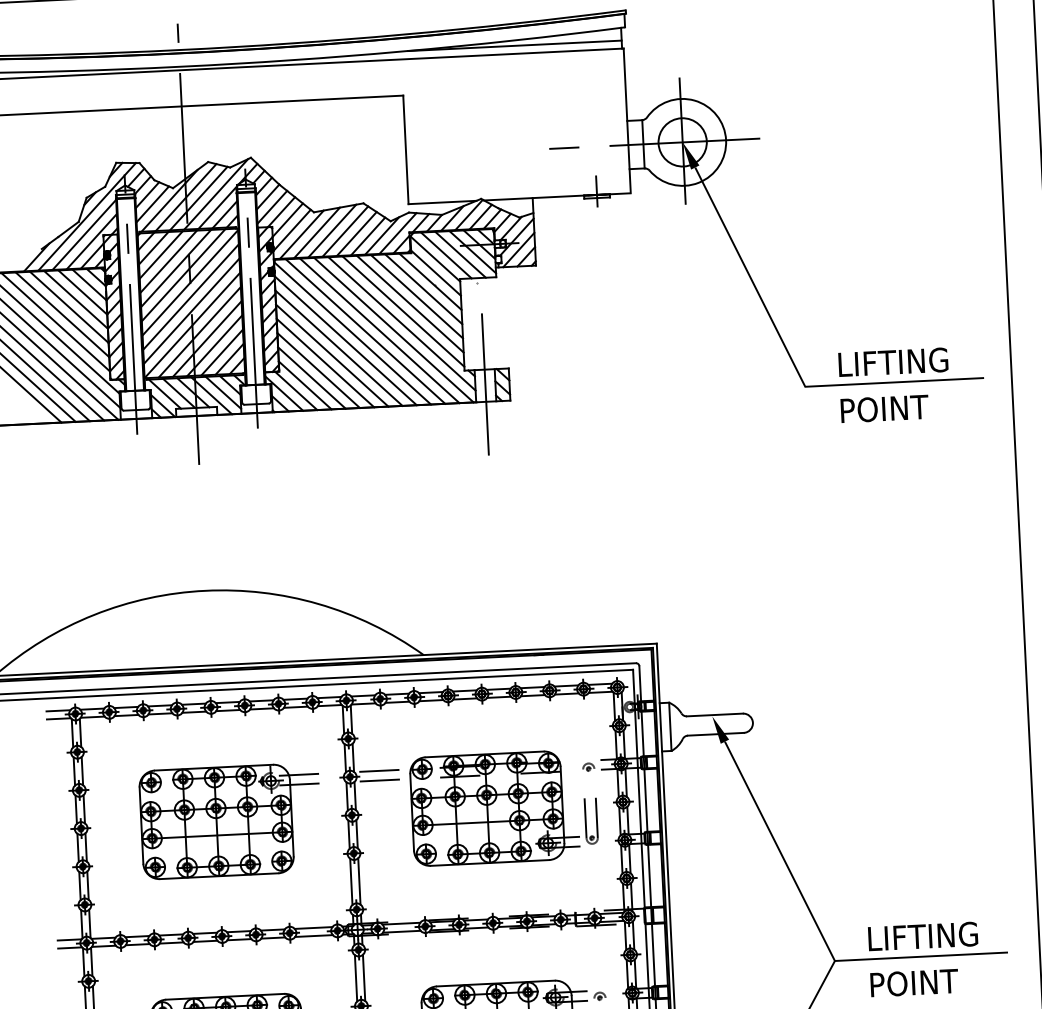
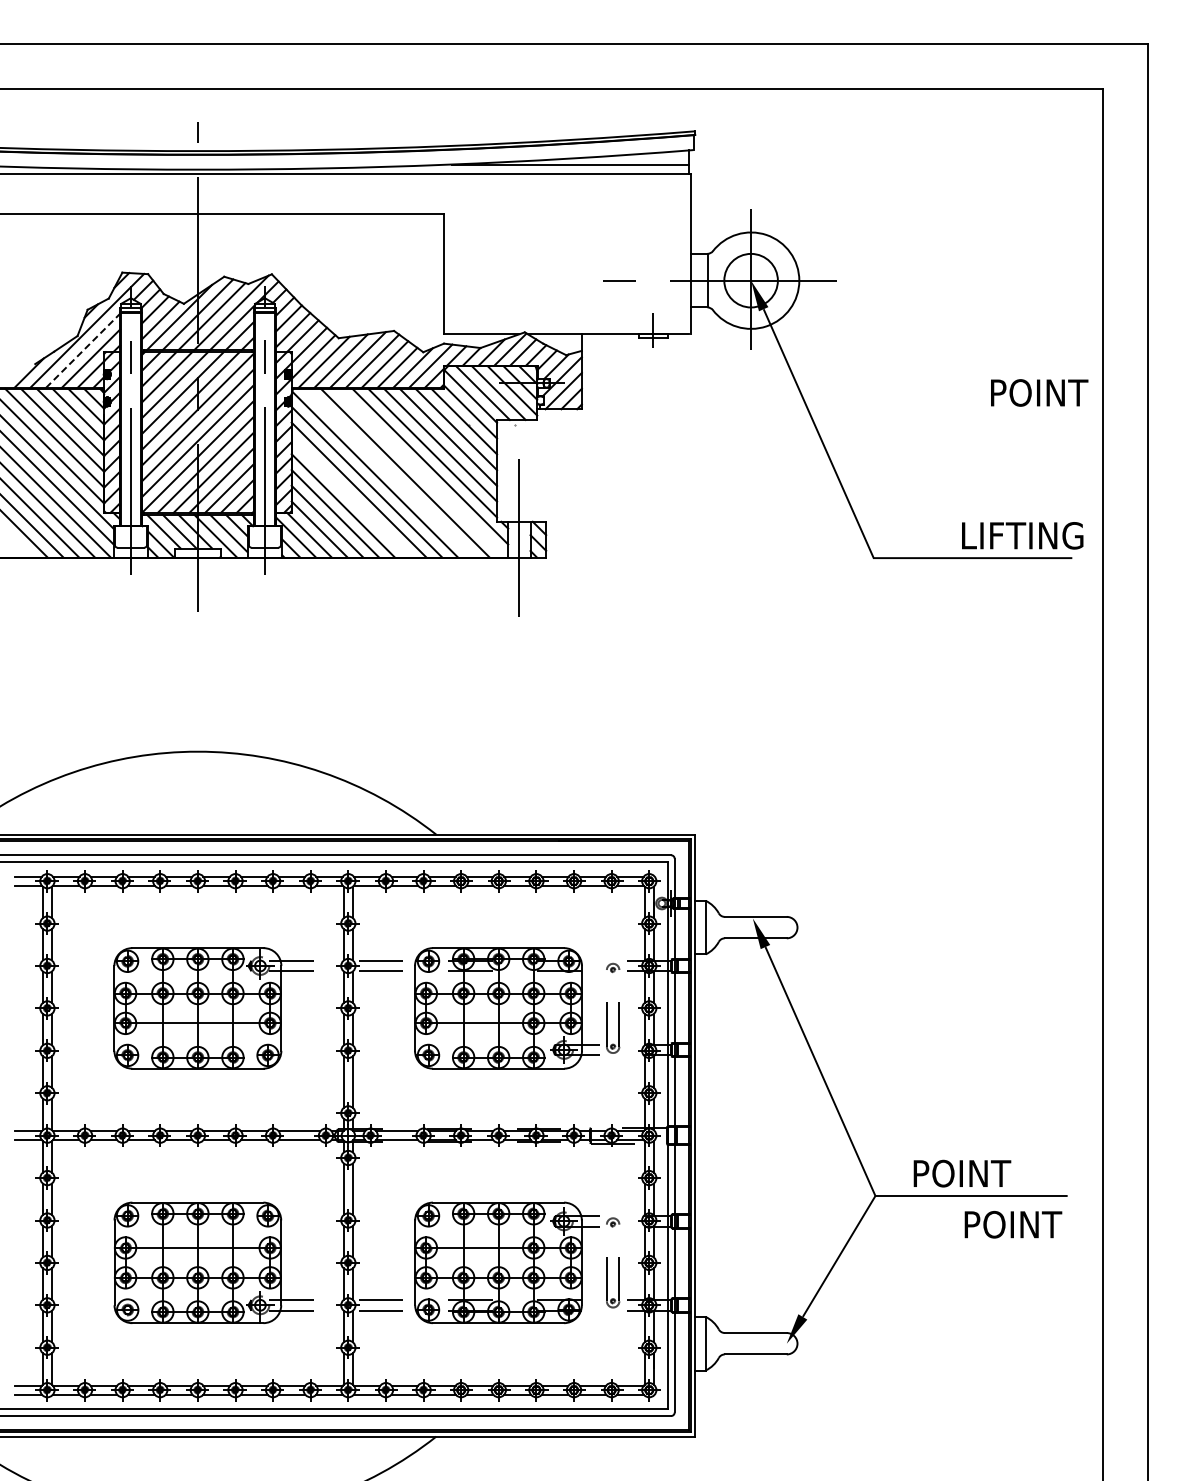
line: (84, 234) -> (83, 350), solid -> dashed
line: (393, 329) -> (420, 472), removed
line: (365, 331) -> (389, 472), removed
line: (331, 355) -> (350, 497), removed
text: (893, 362) -> (1022, 535), moved
text: (884, 408) -> (1039, 392), moved
text: (924, 936) -> (976, 1173), LIFTING -> POINT
text: (914, 982) -> (1013, 1224), moved

